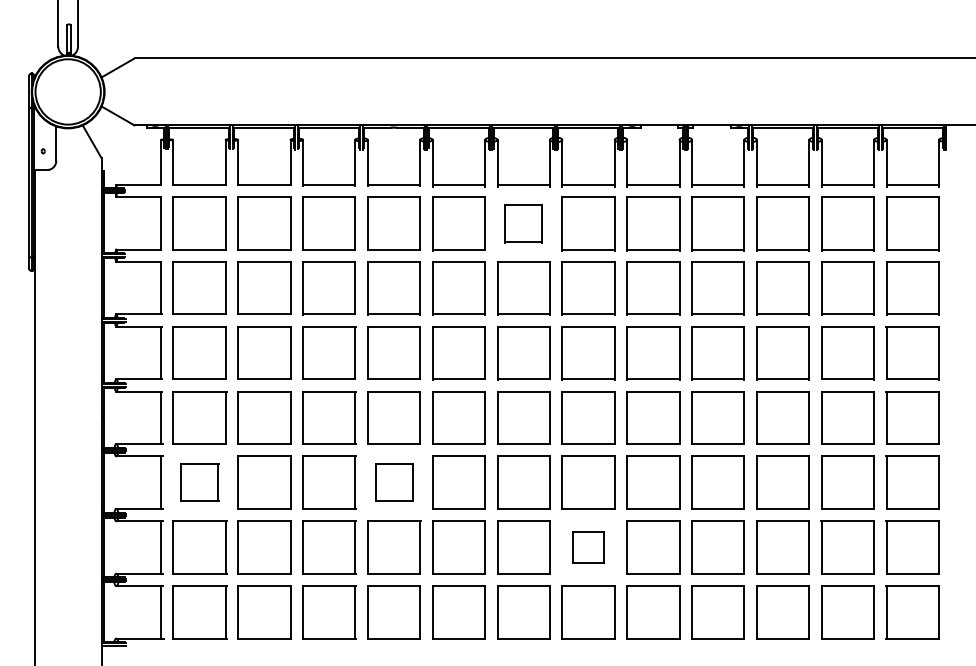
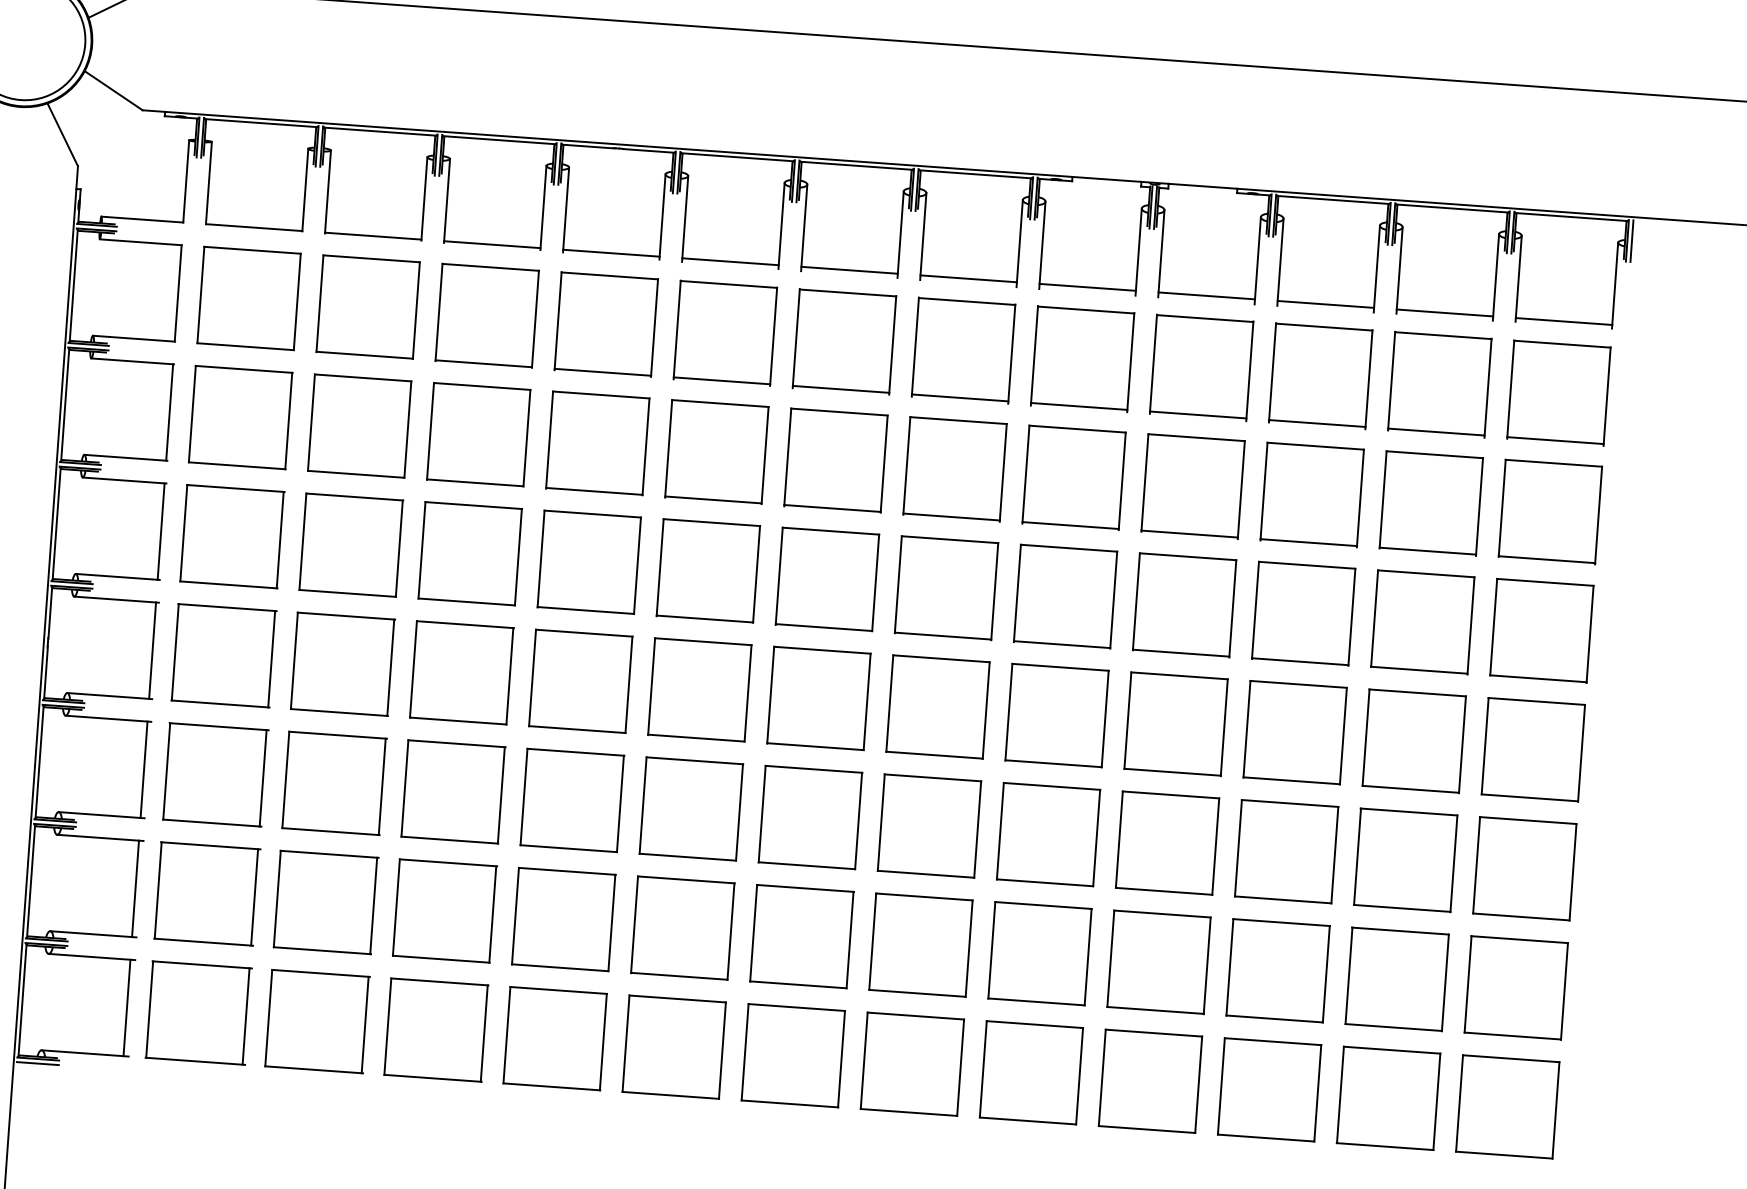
part: (523, 223) -> (844, 341), size x1.43
part: (199, 482) -> (214, 774), size x1.43
part: (394, 482) -> (573, 800), size x1.43
part: (588, 547) -> (920, 945), size x1.67

